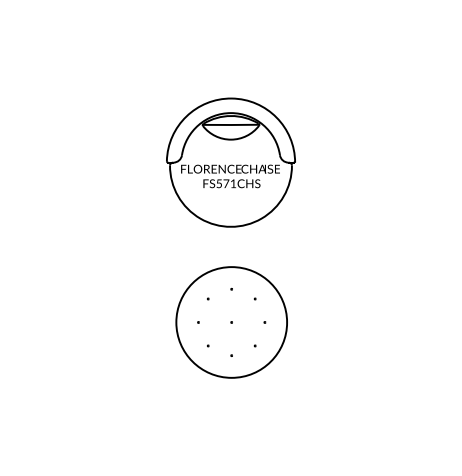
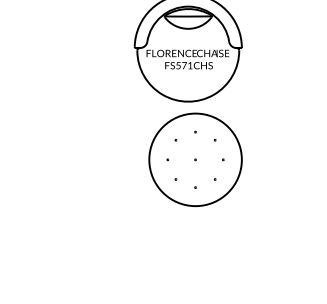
part: (231, 322) -> (195, 159), moved

